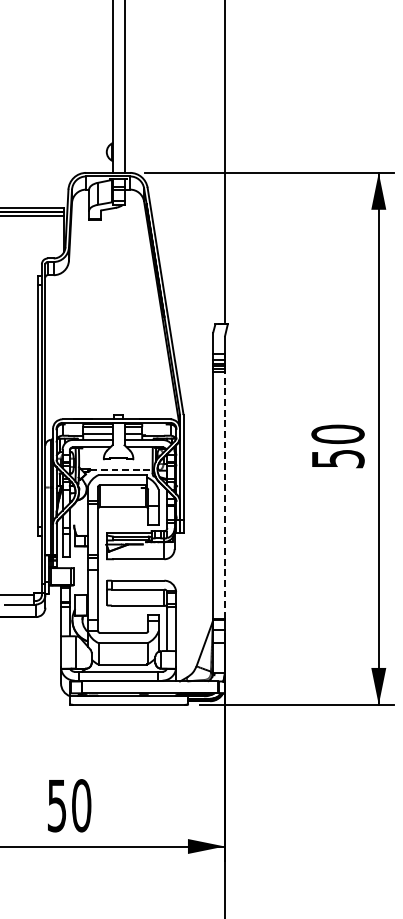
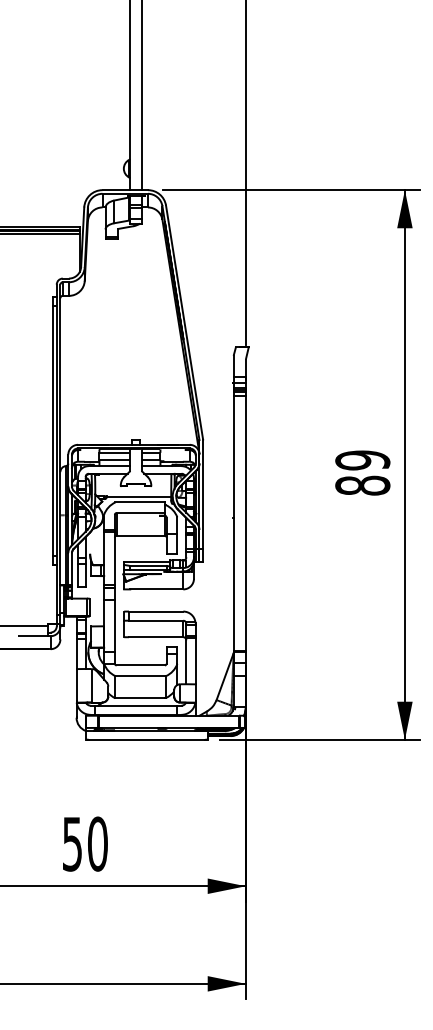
text: (337, 446) -> (362, 472), 50 -> 89
line: (121, 469) -> (139, 496), dashed -> solid
line: (224, 495) -> (245, 523), dashed -> solid

